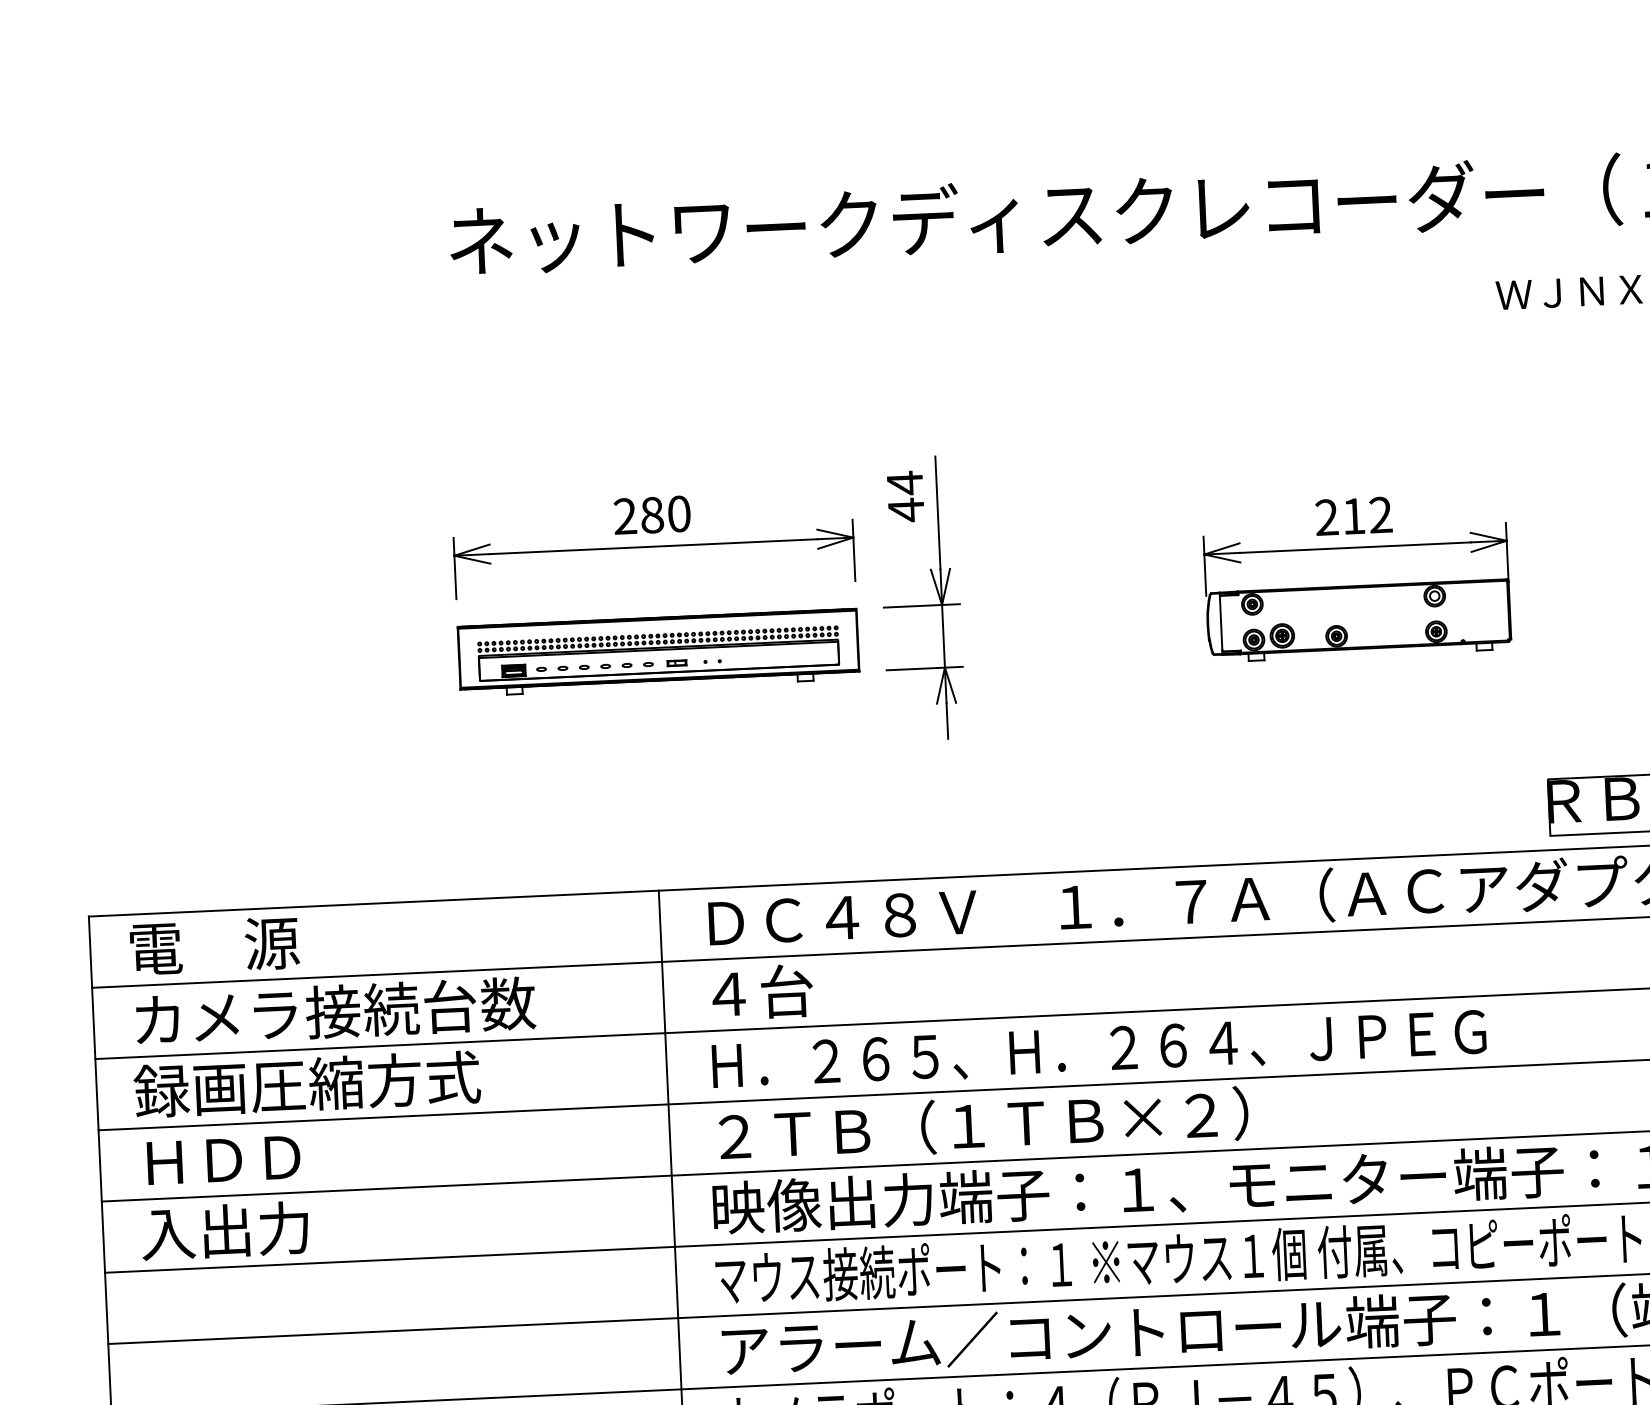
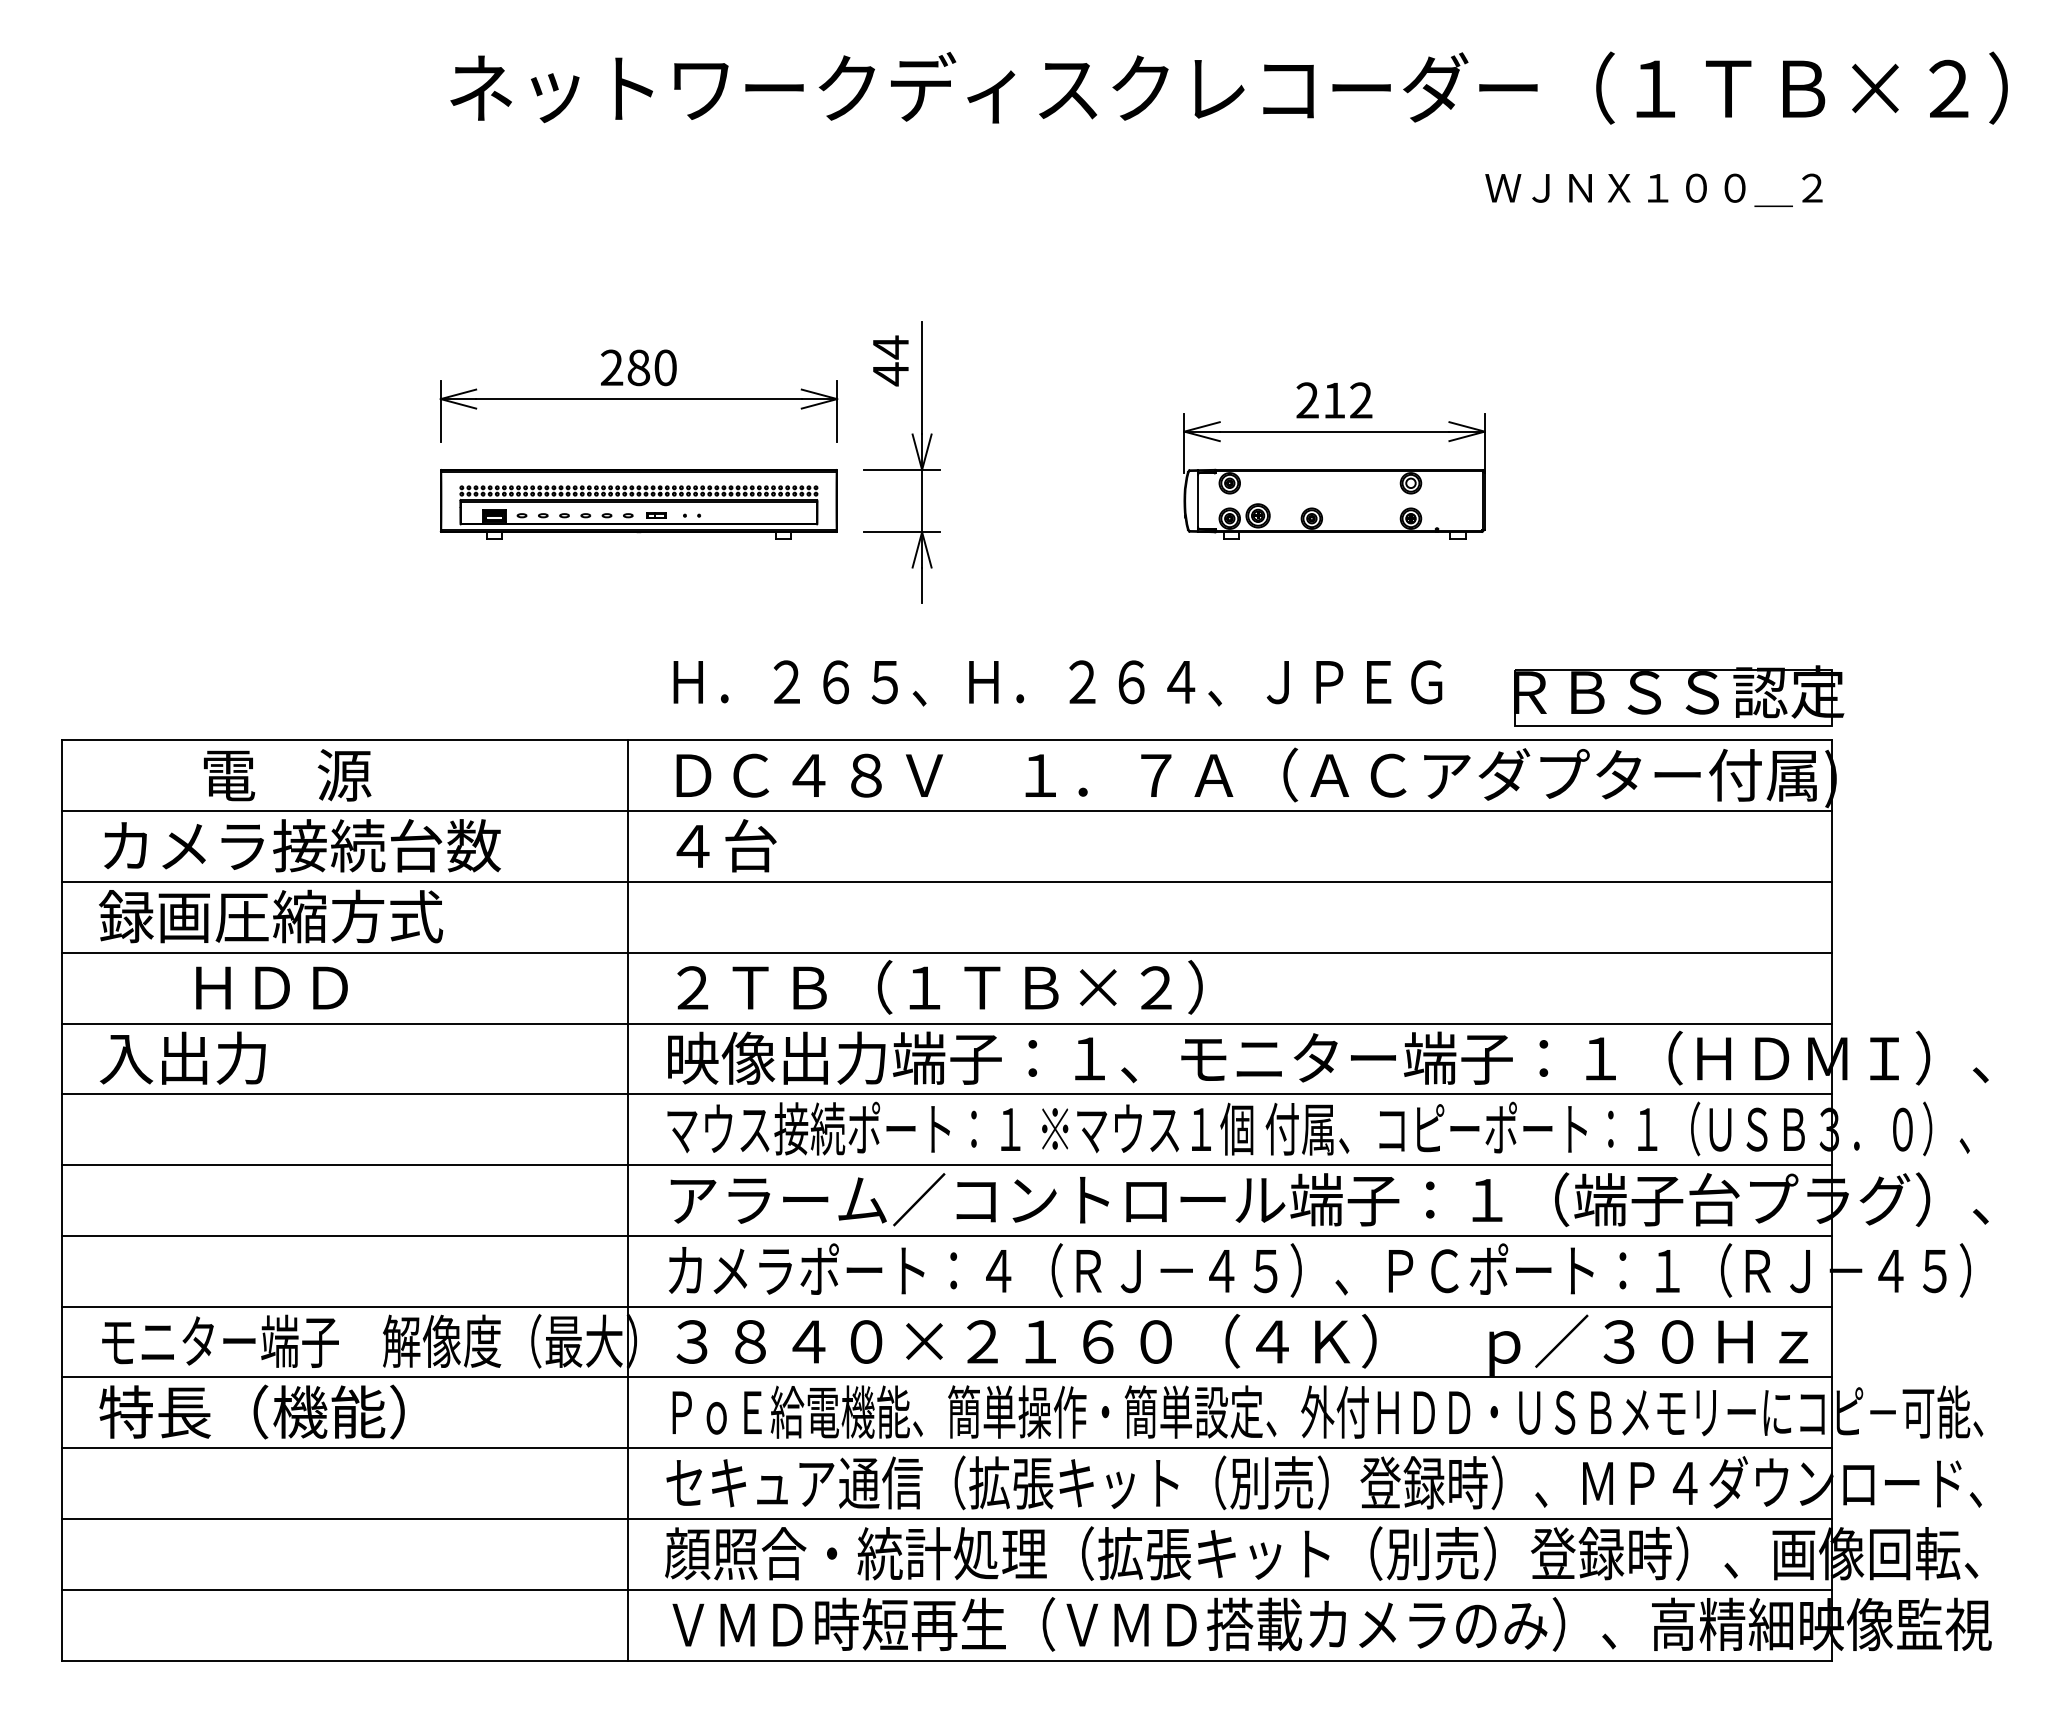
text: (214, 946) -> (287, 775), moved
text: (1098, 1050) -> (1057, 683), moved
text: (223, 1159) -> (271, 987), moved

